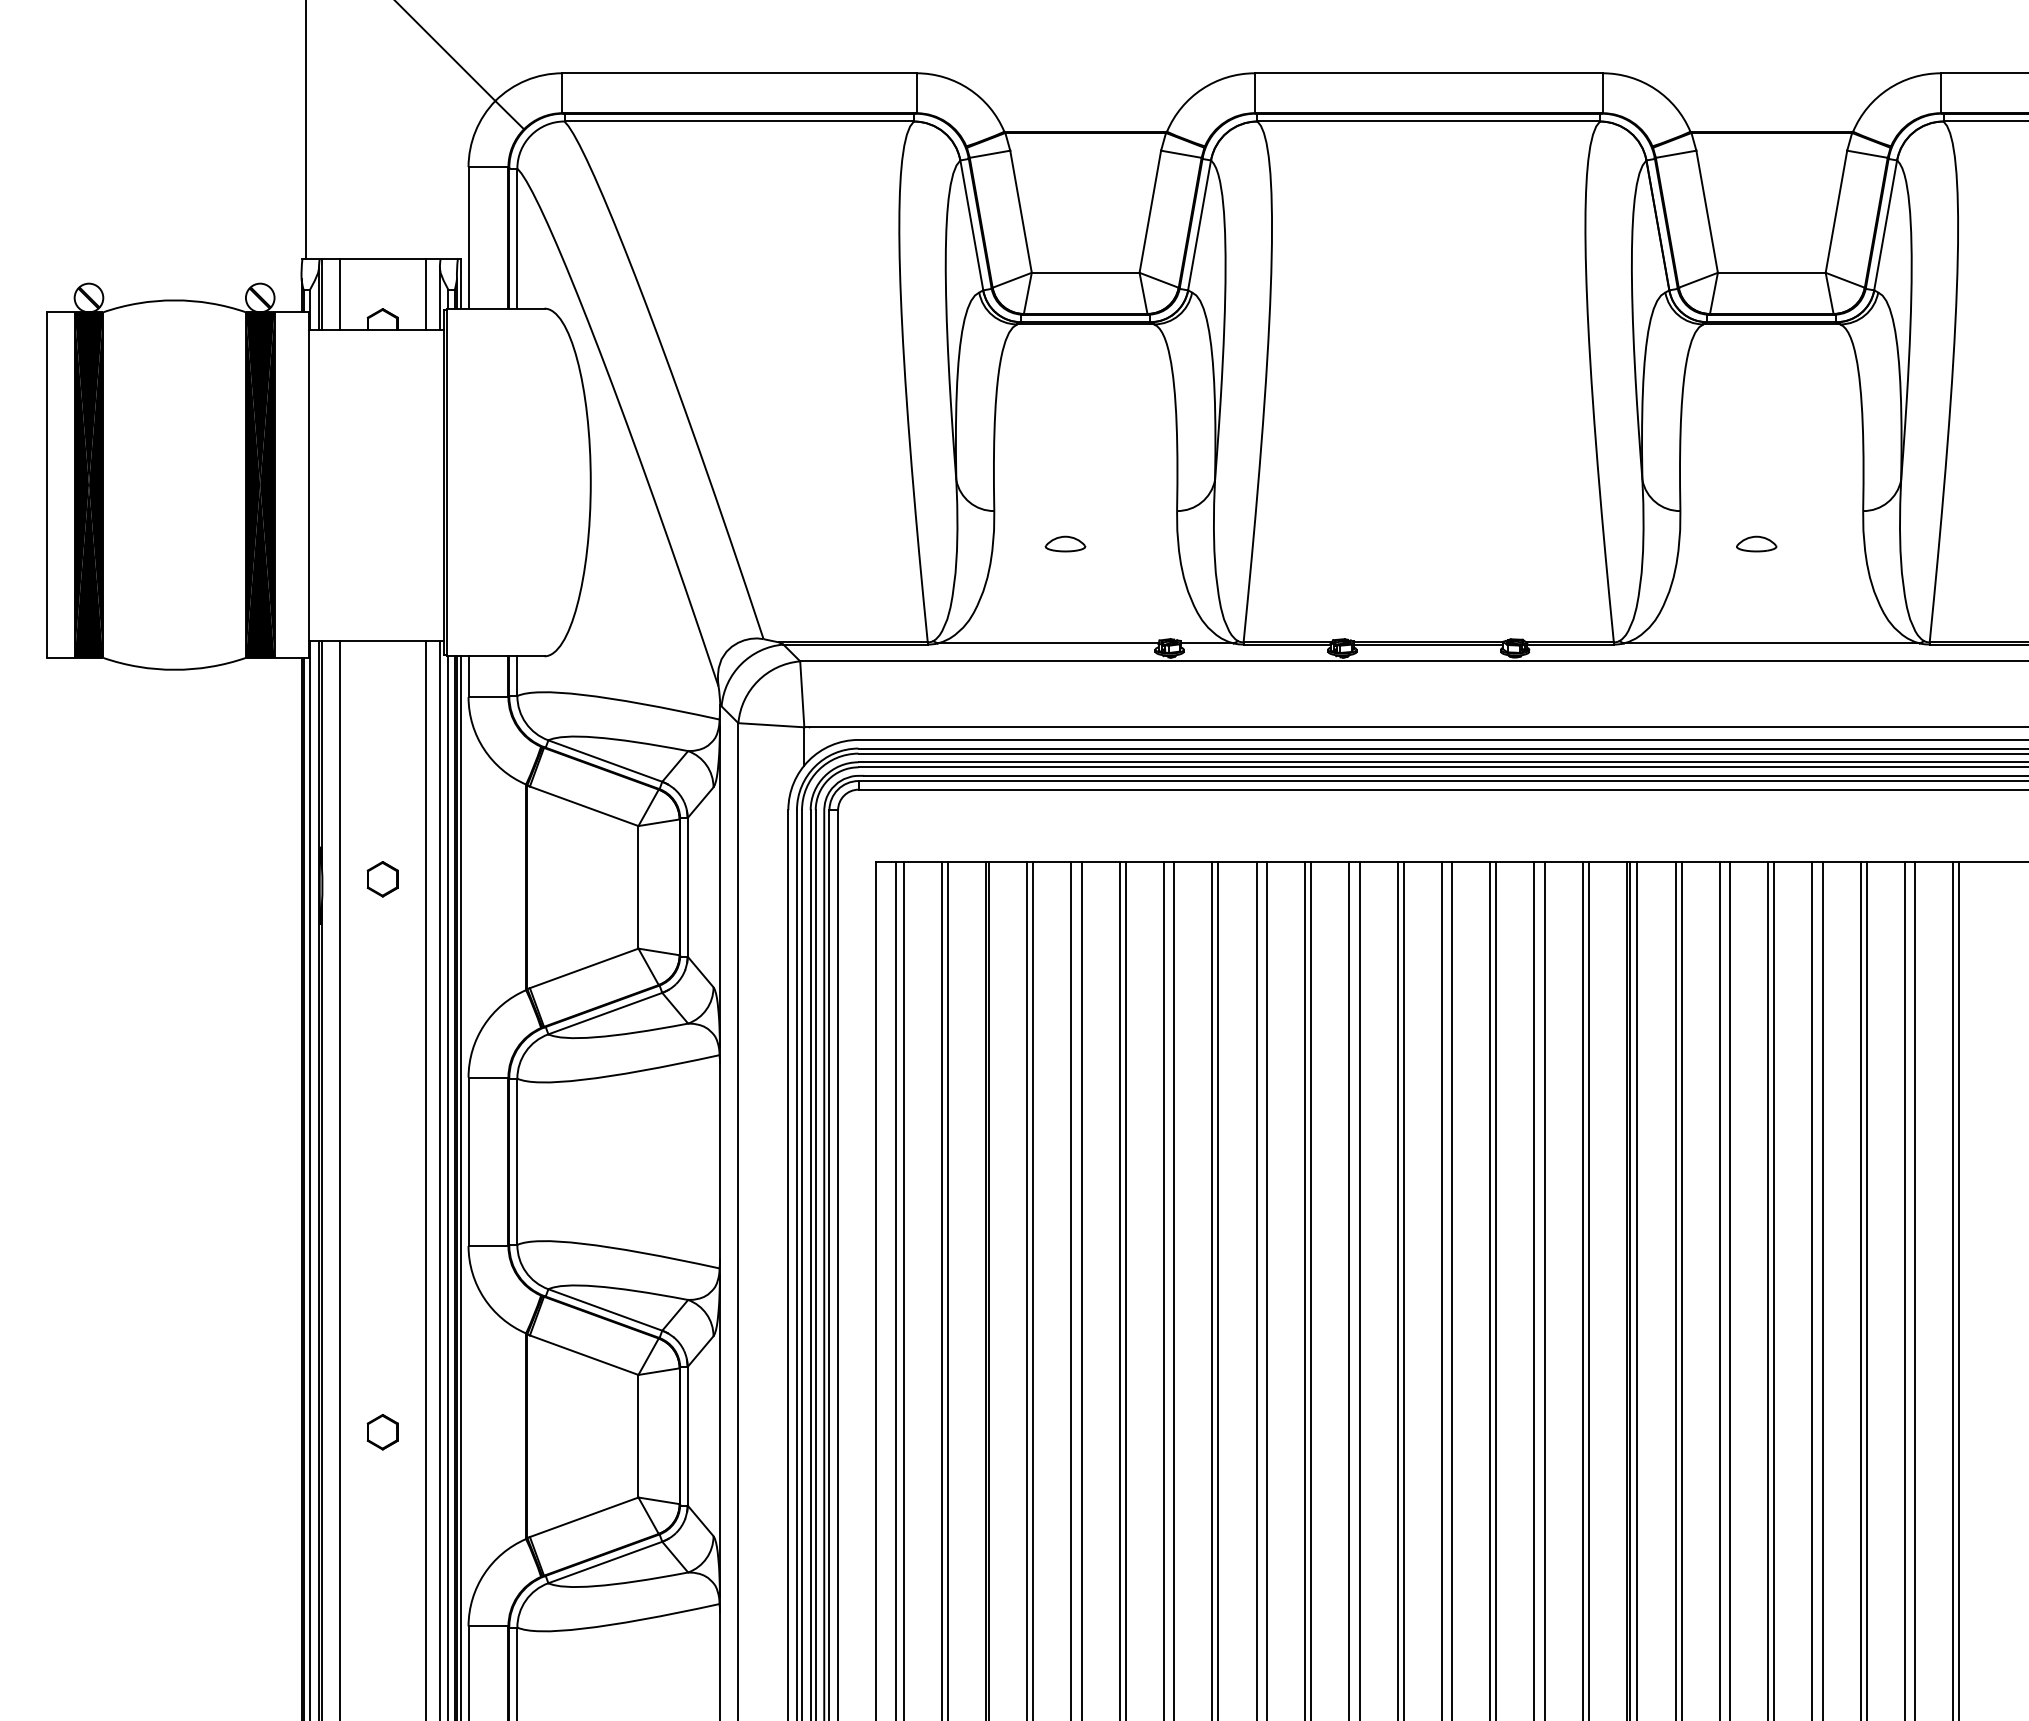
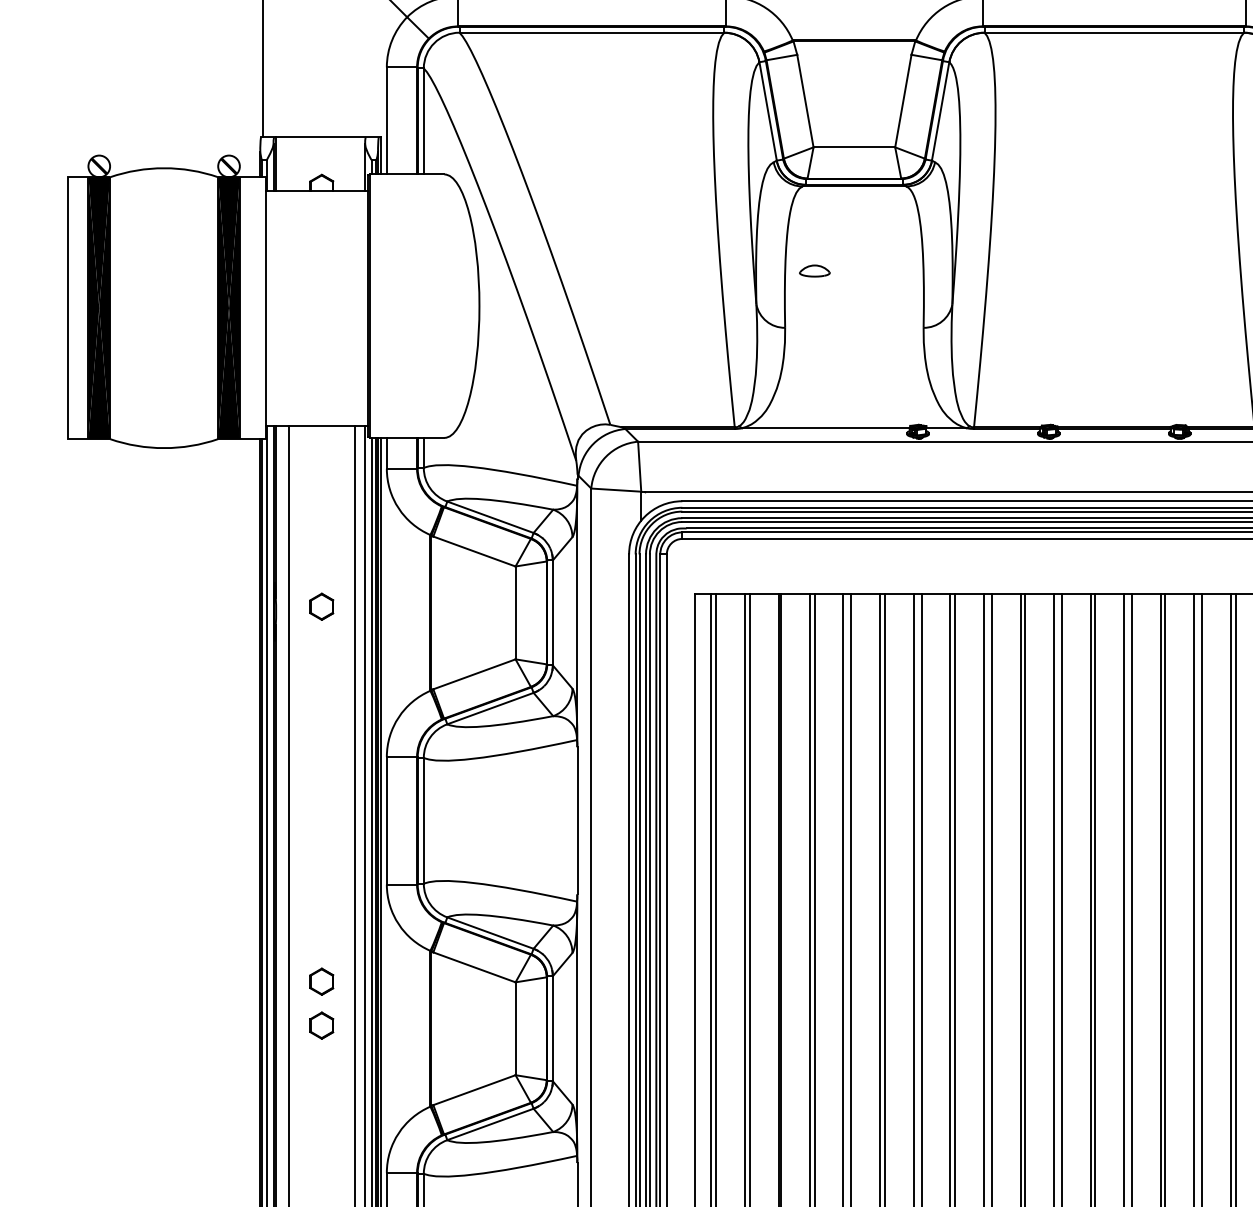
line: (339, 294) -> (289, 163), removed
line: (426, 294) -> (354, 163), removed
part: (1065, 543) -> (814, 270), moved
part: (382, 1374) -> (321, 981), added

